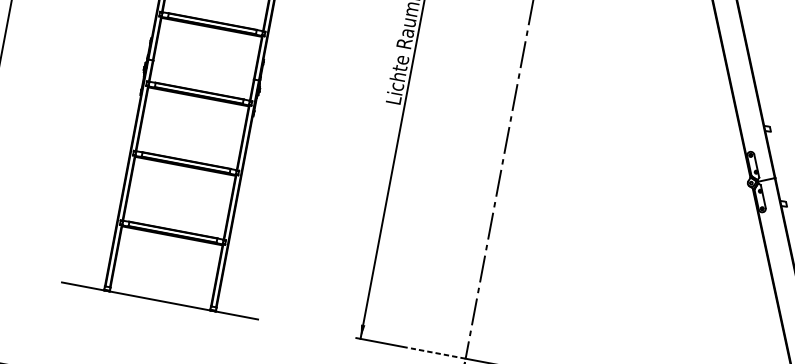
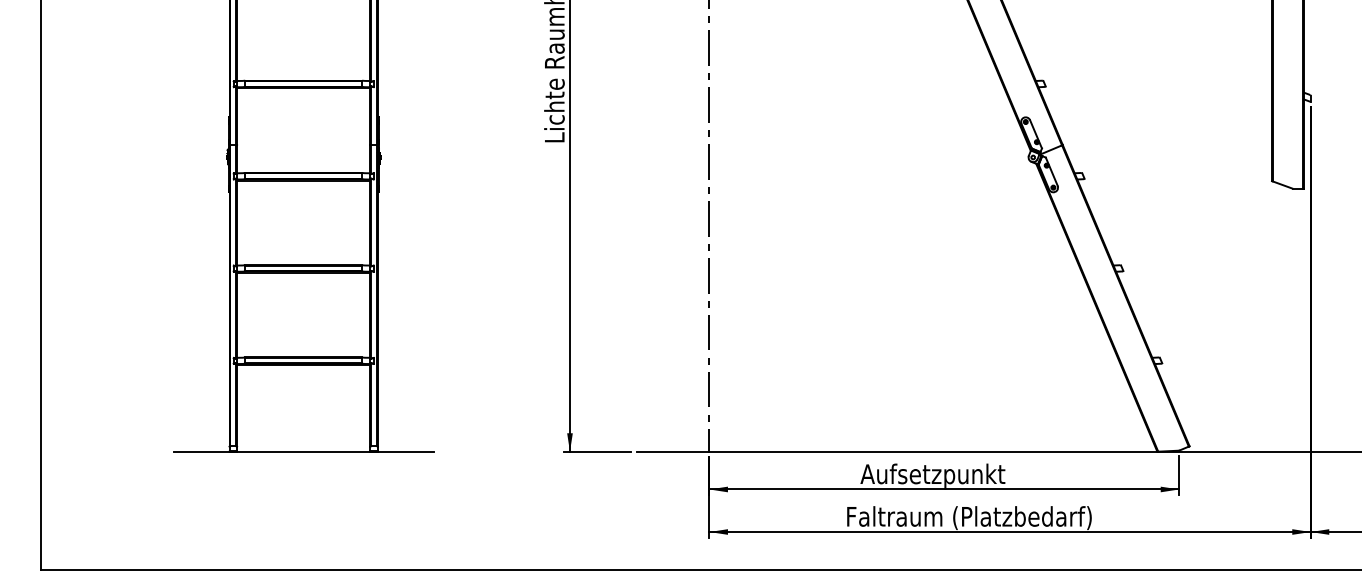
line: (437, 353) -> (672, 451), dashed -> solid

